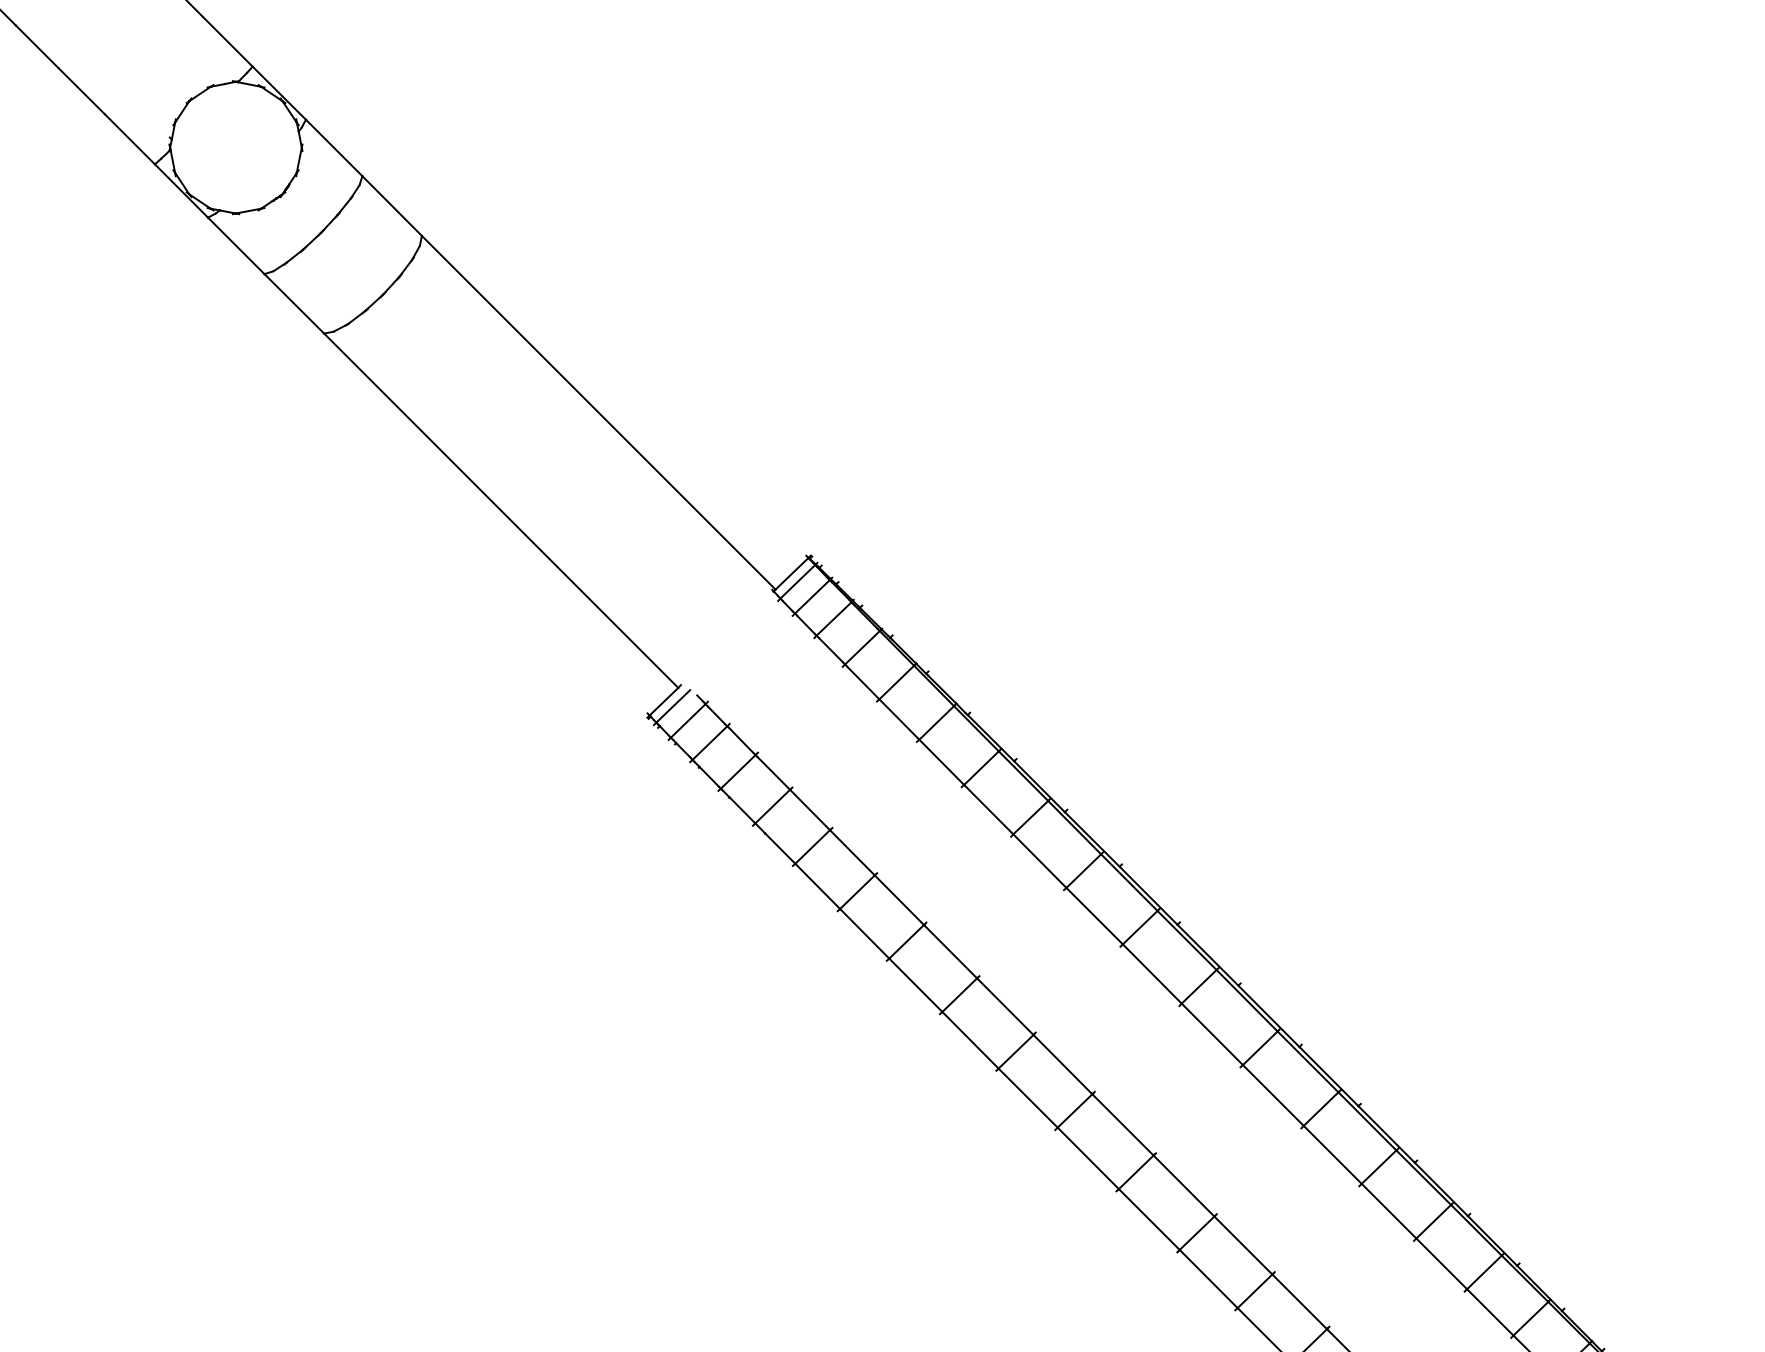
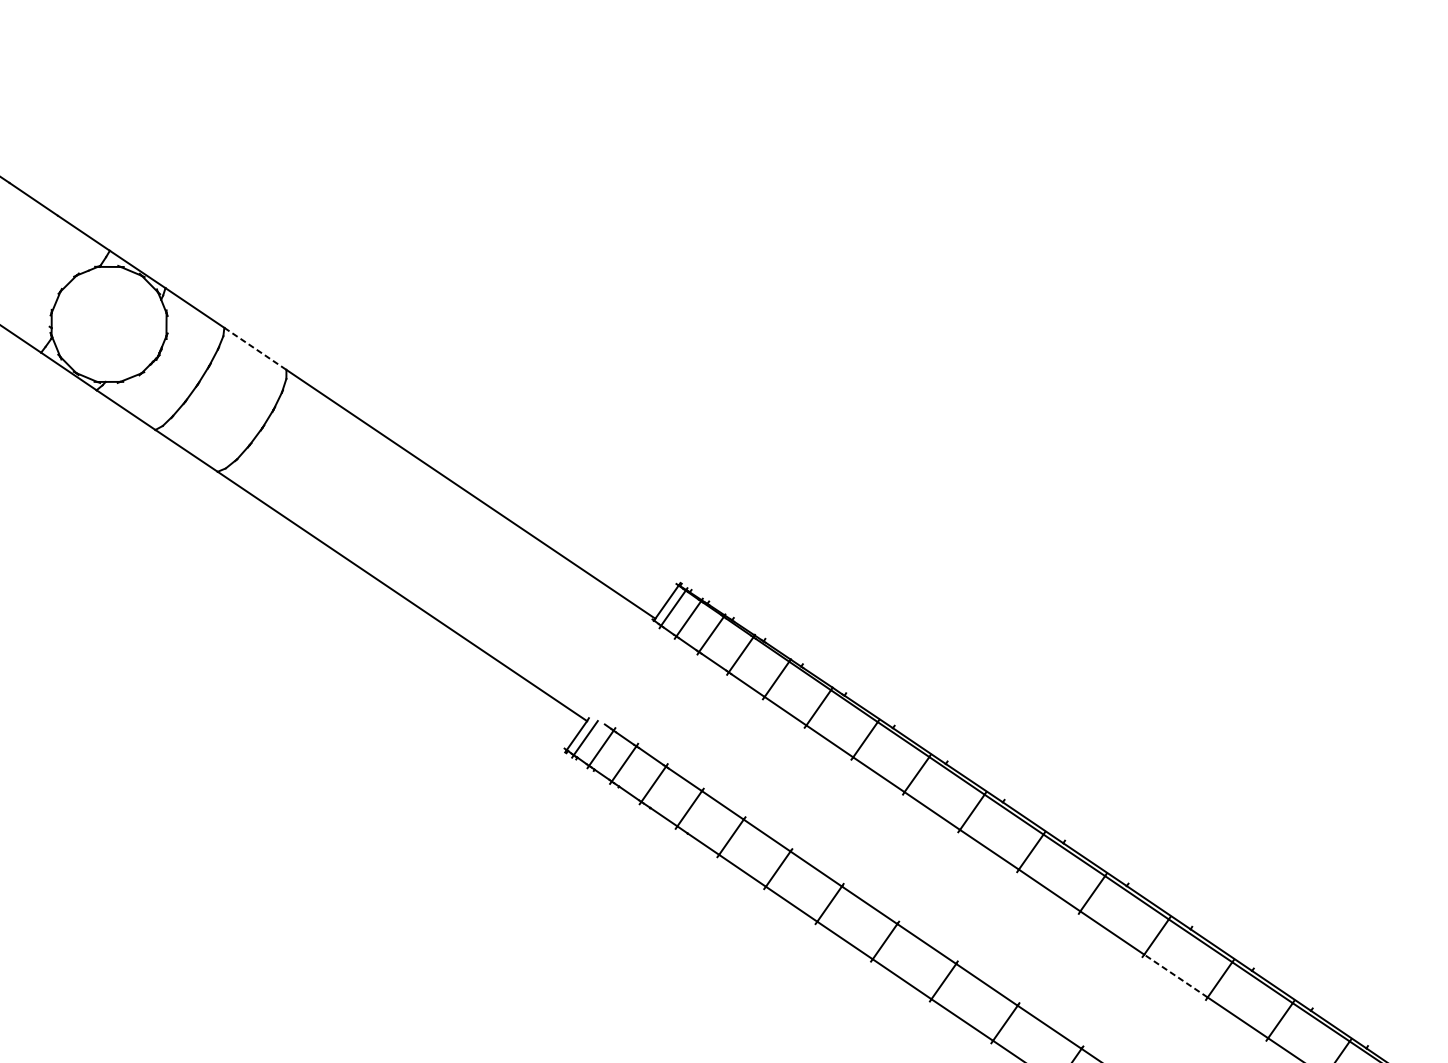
line: (392, 206) -> (255, 349), solid -> dashed
line: (1273, 1095) -> (1176, 976), solid -> dashed

